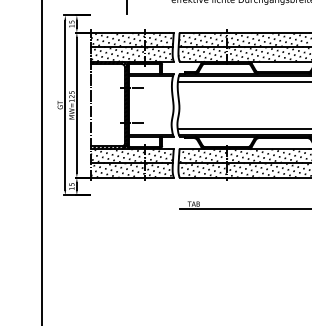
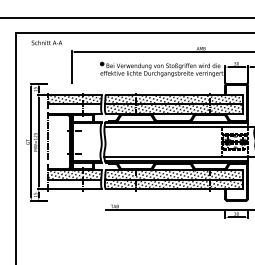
hatch: (130, 53) -> (73, 108), removed
hatch: (131, 170) -> (74, 184), removed

